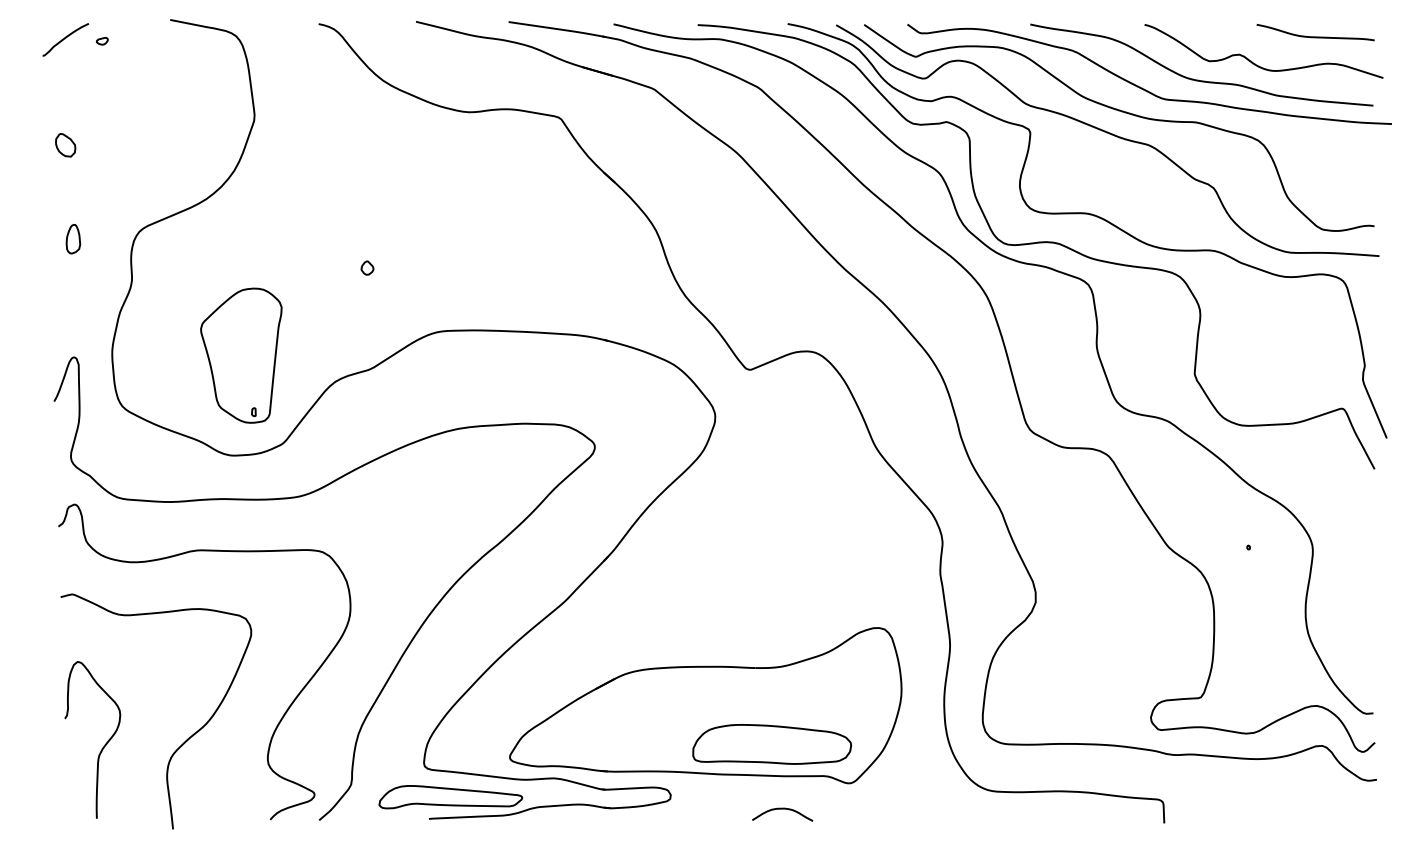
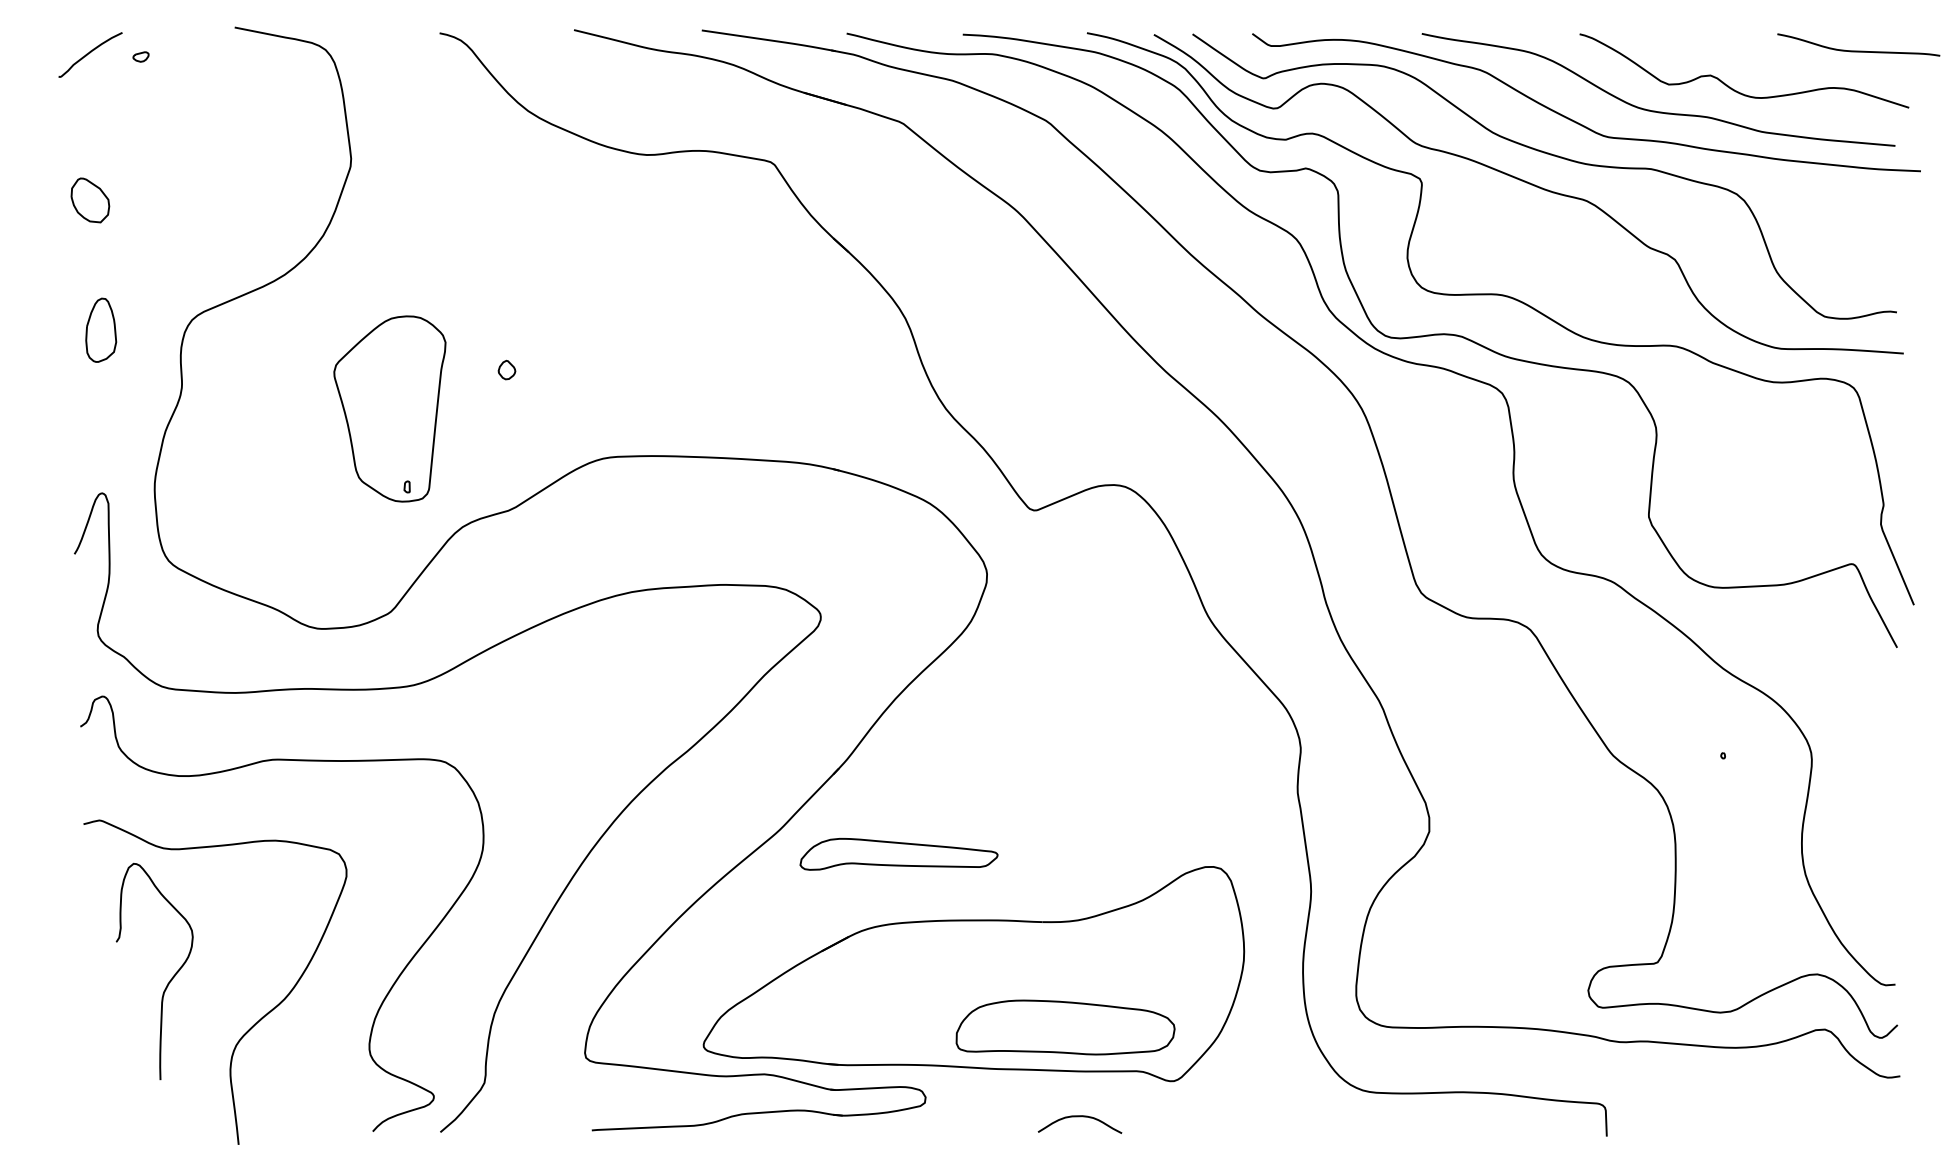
curve: (1315, 36) -> (1858, 50), moved
part: (65, 145) -> (90, 200), size x1.4
part: (72, 238) -> (100, 329), size x1.6
part: (241, 355) -> (389, 408), moved
curve: (103, 746) -> (169, 980), moved
part: (450, 797) -> (898, 854), moved

